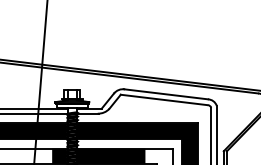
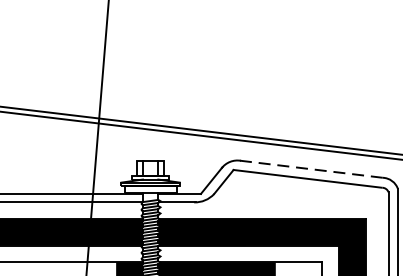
line: (165, 94) -> (310, 169), solid -> dashed

